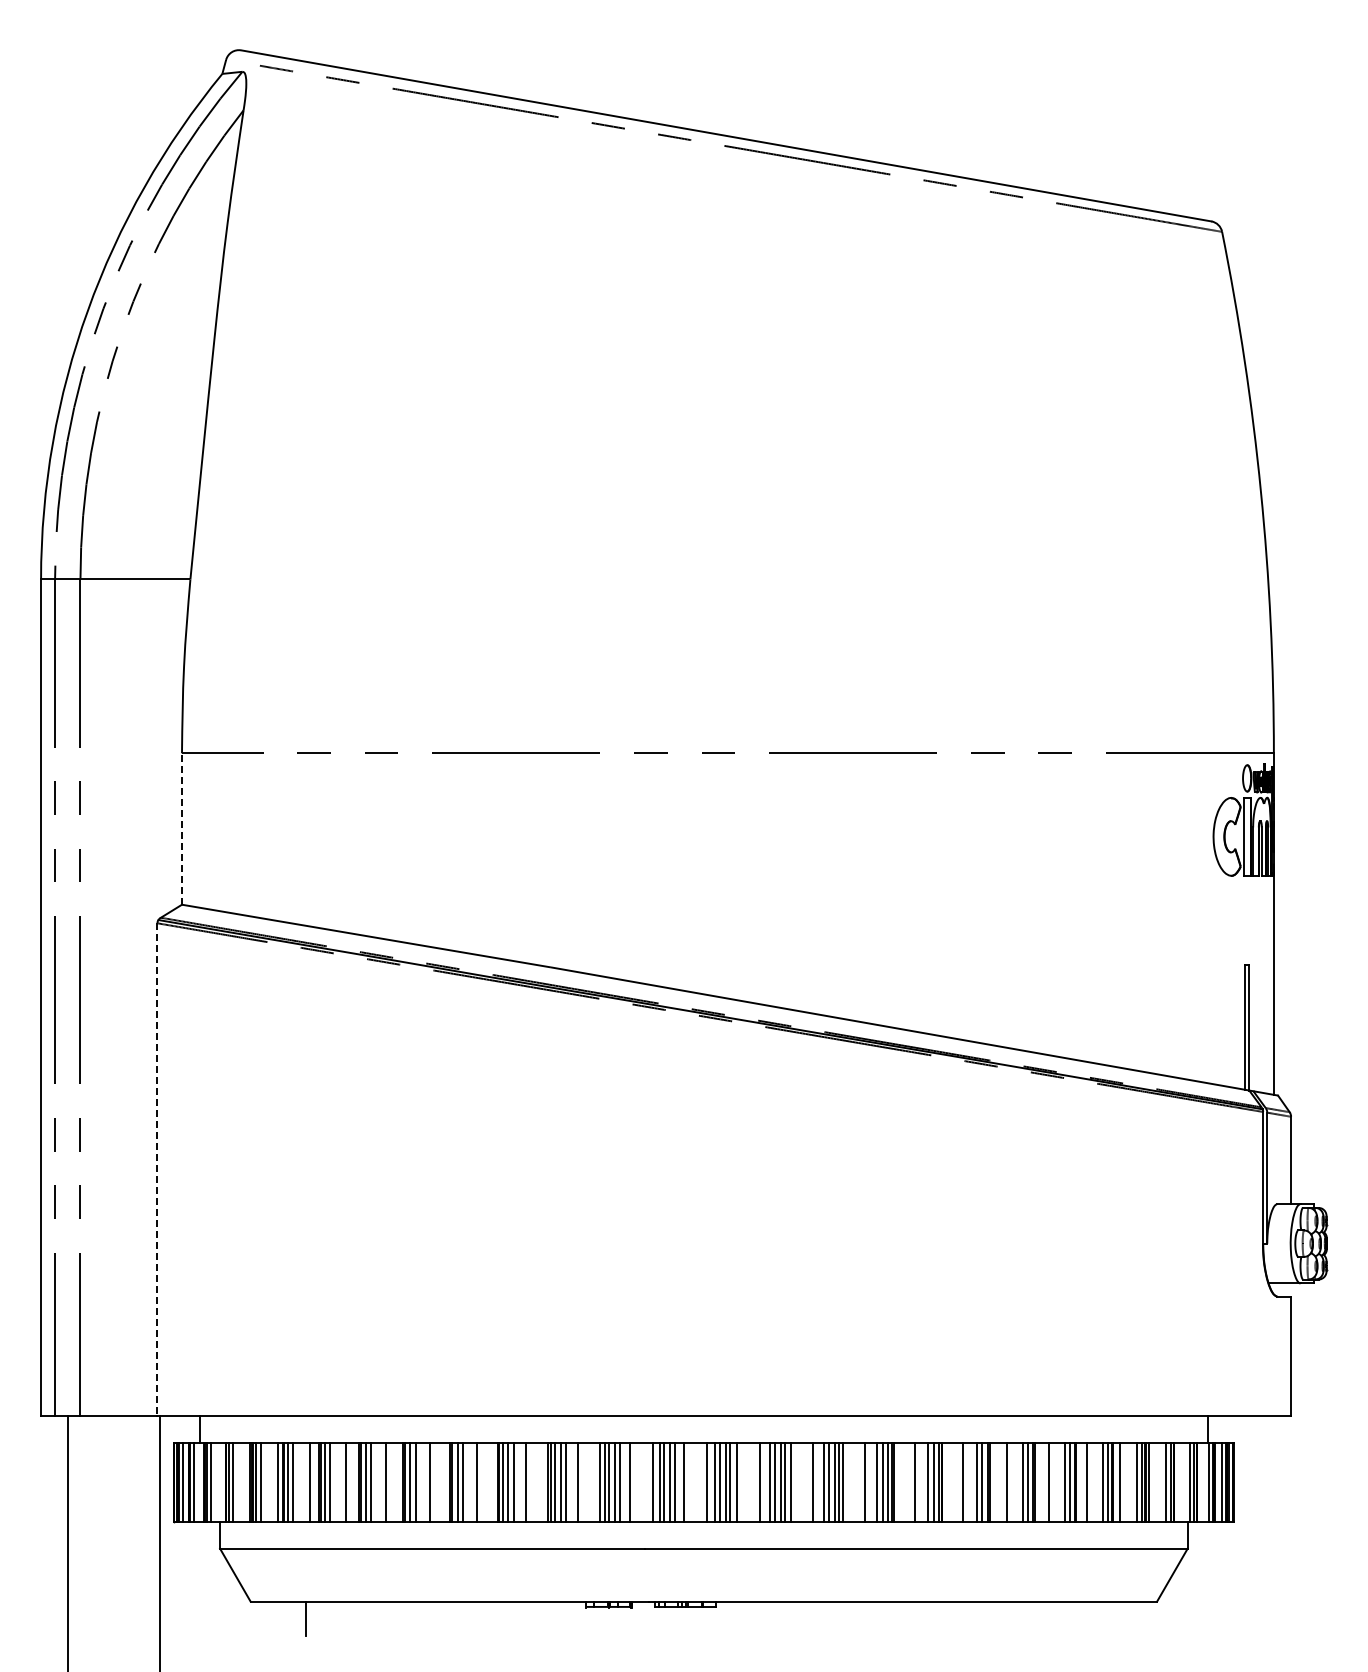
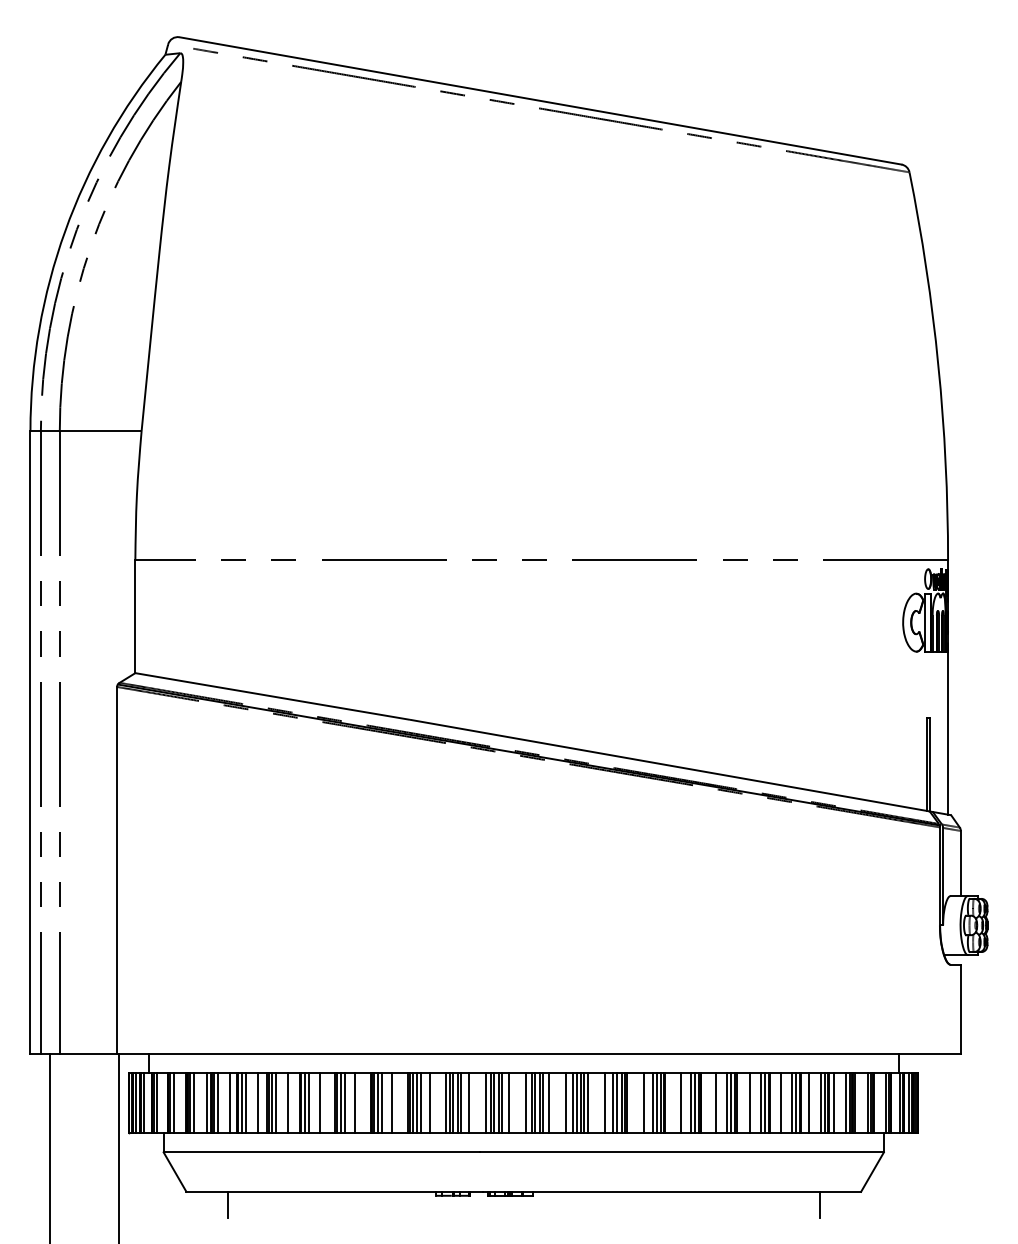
line: (182, 828) -> (135, 616), dashed -> solid
line: (157, 1170) -> (117, 870), dashed -> solid
line: (1101, 1618) -> (819, 1204), added

